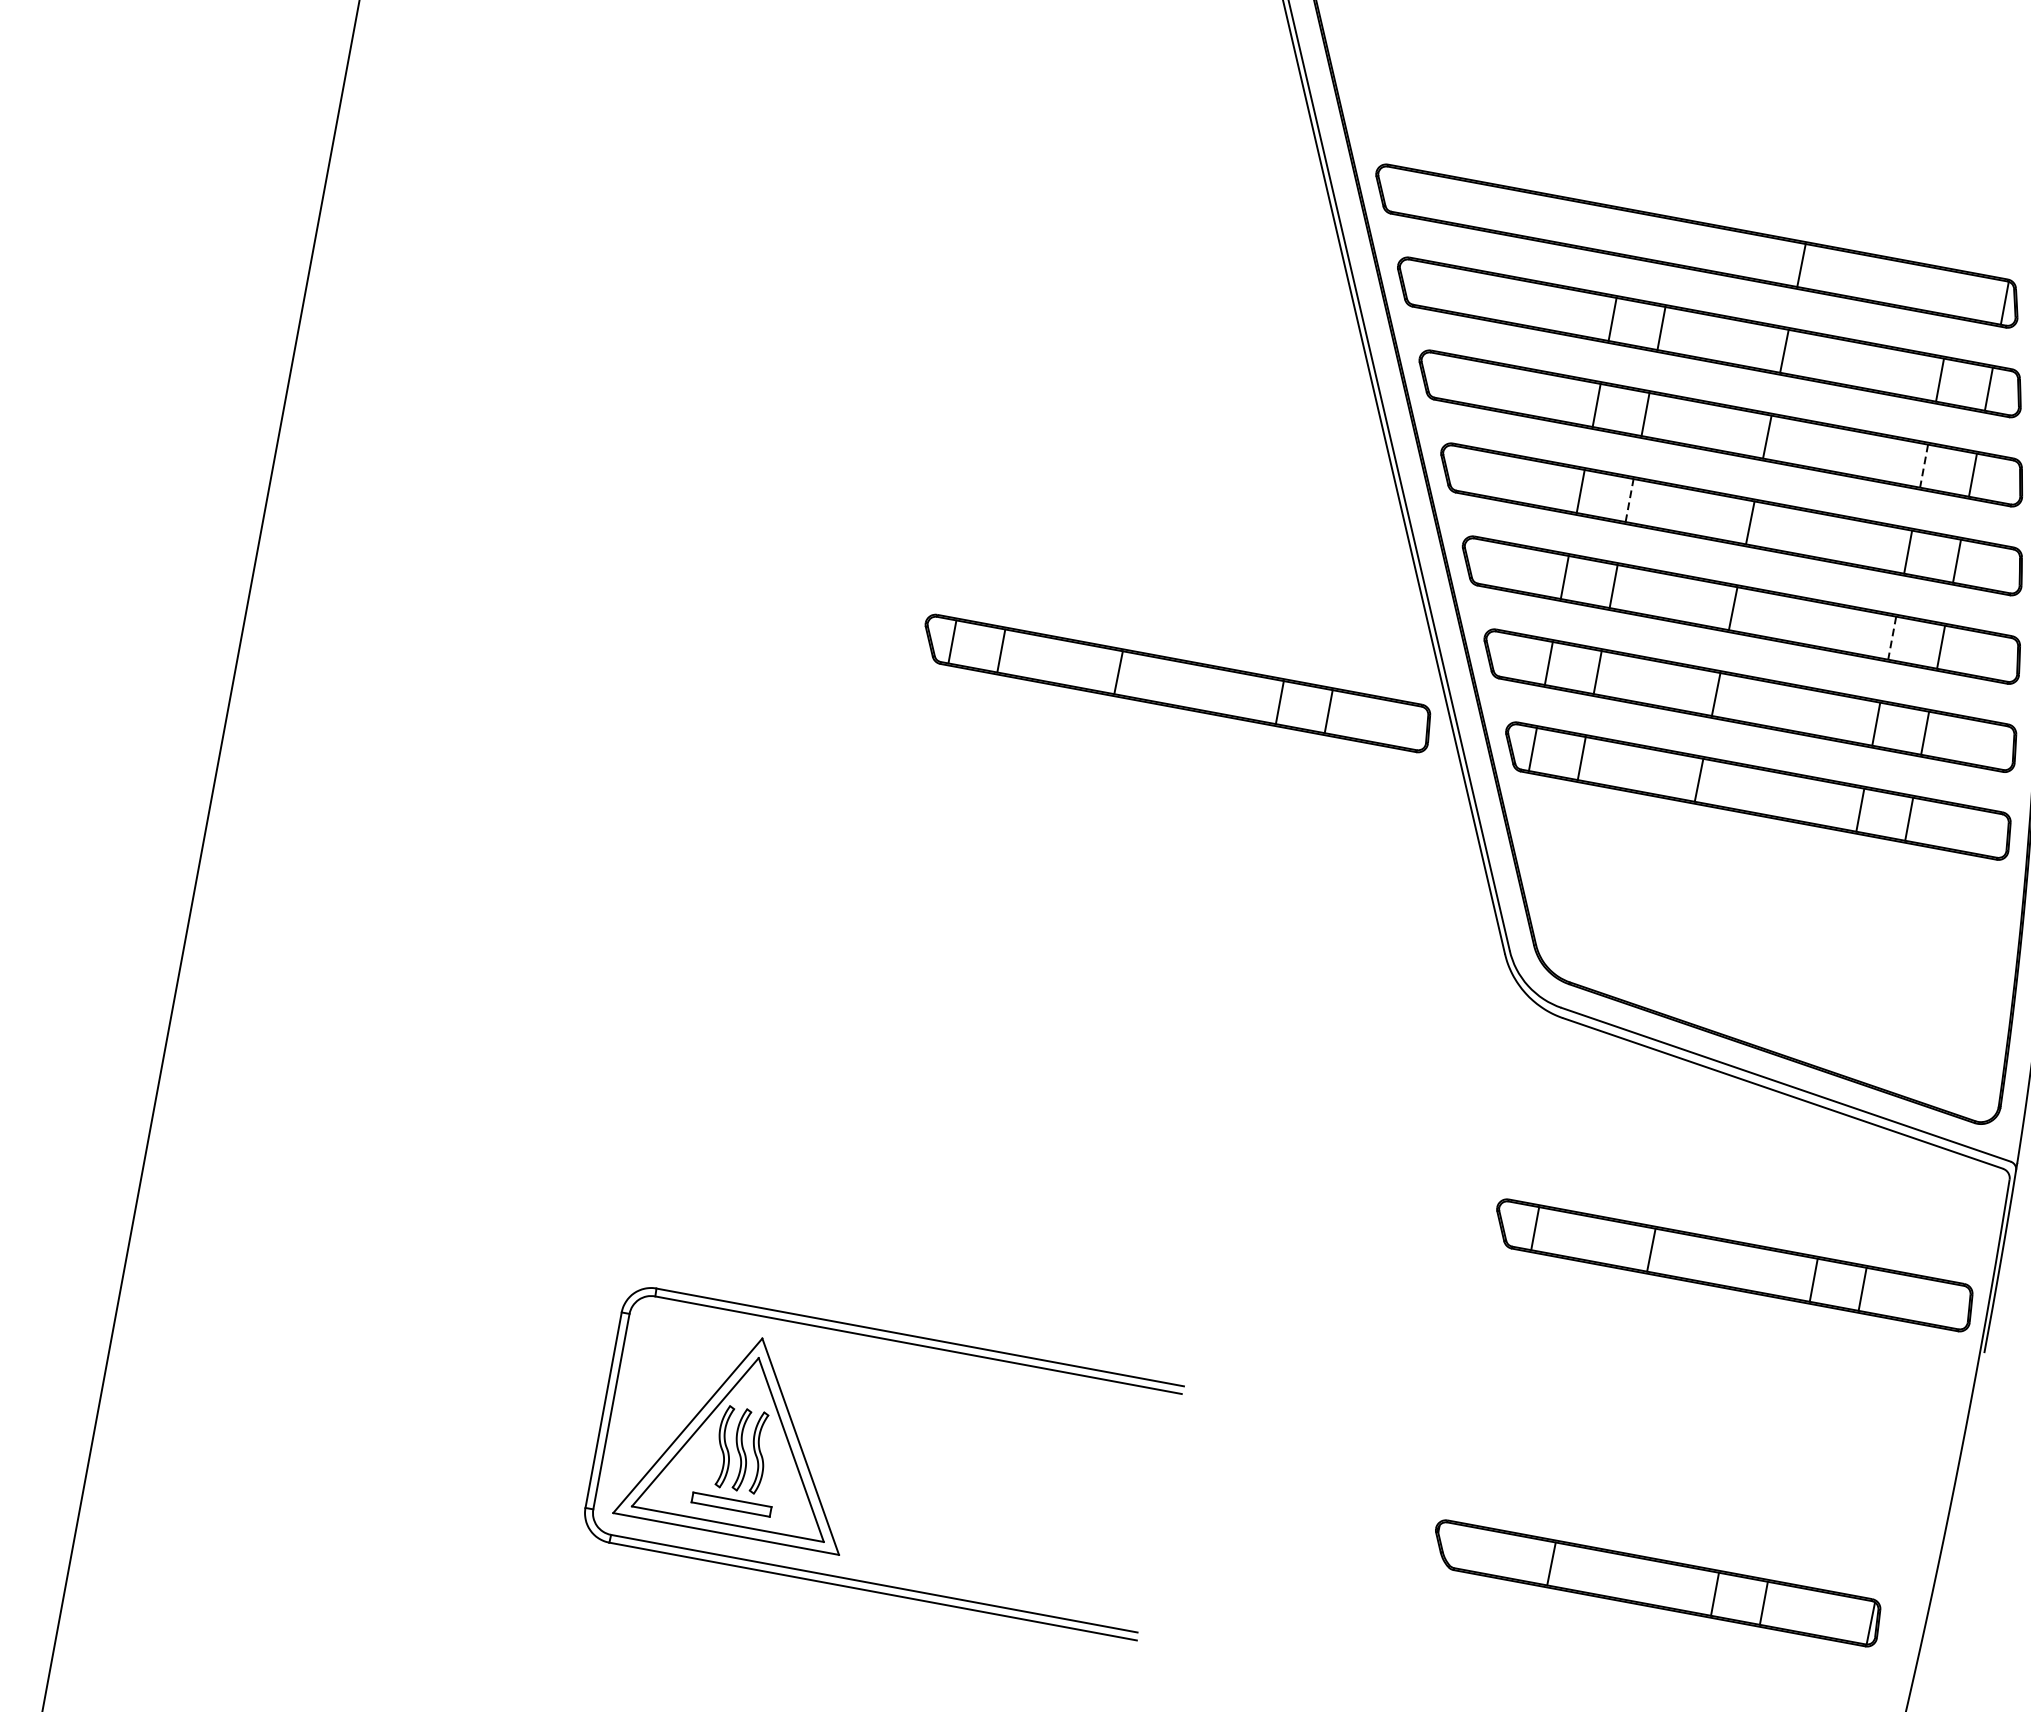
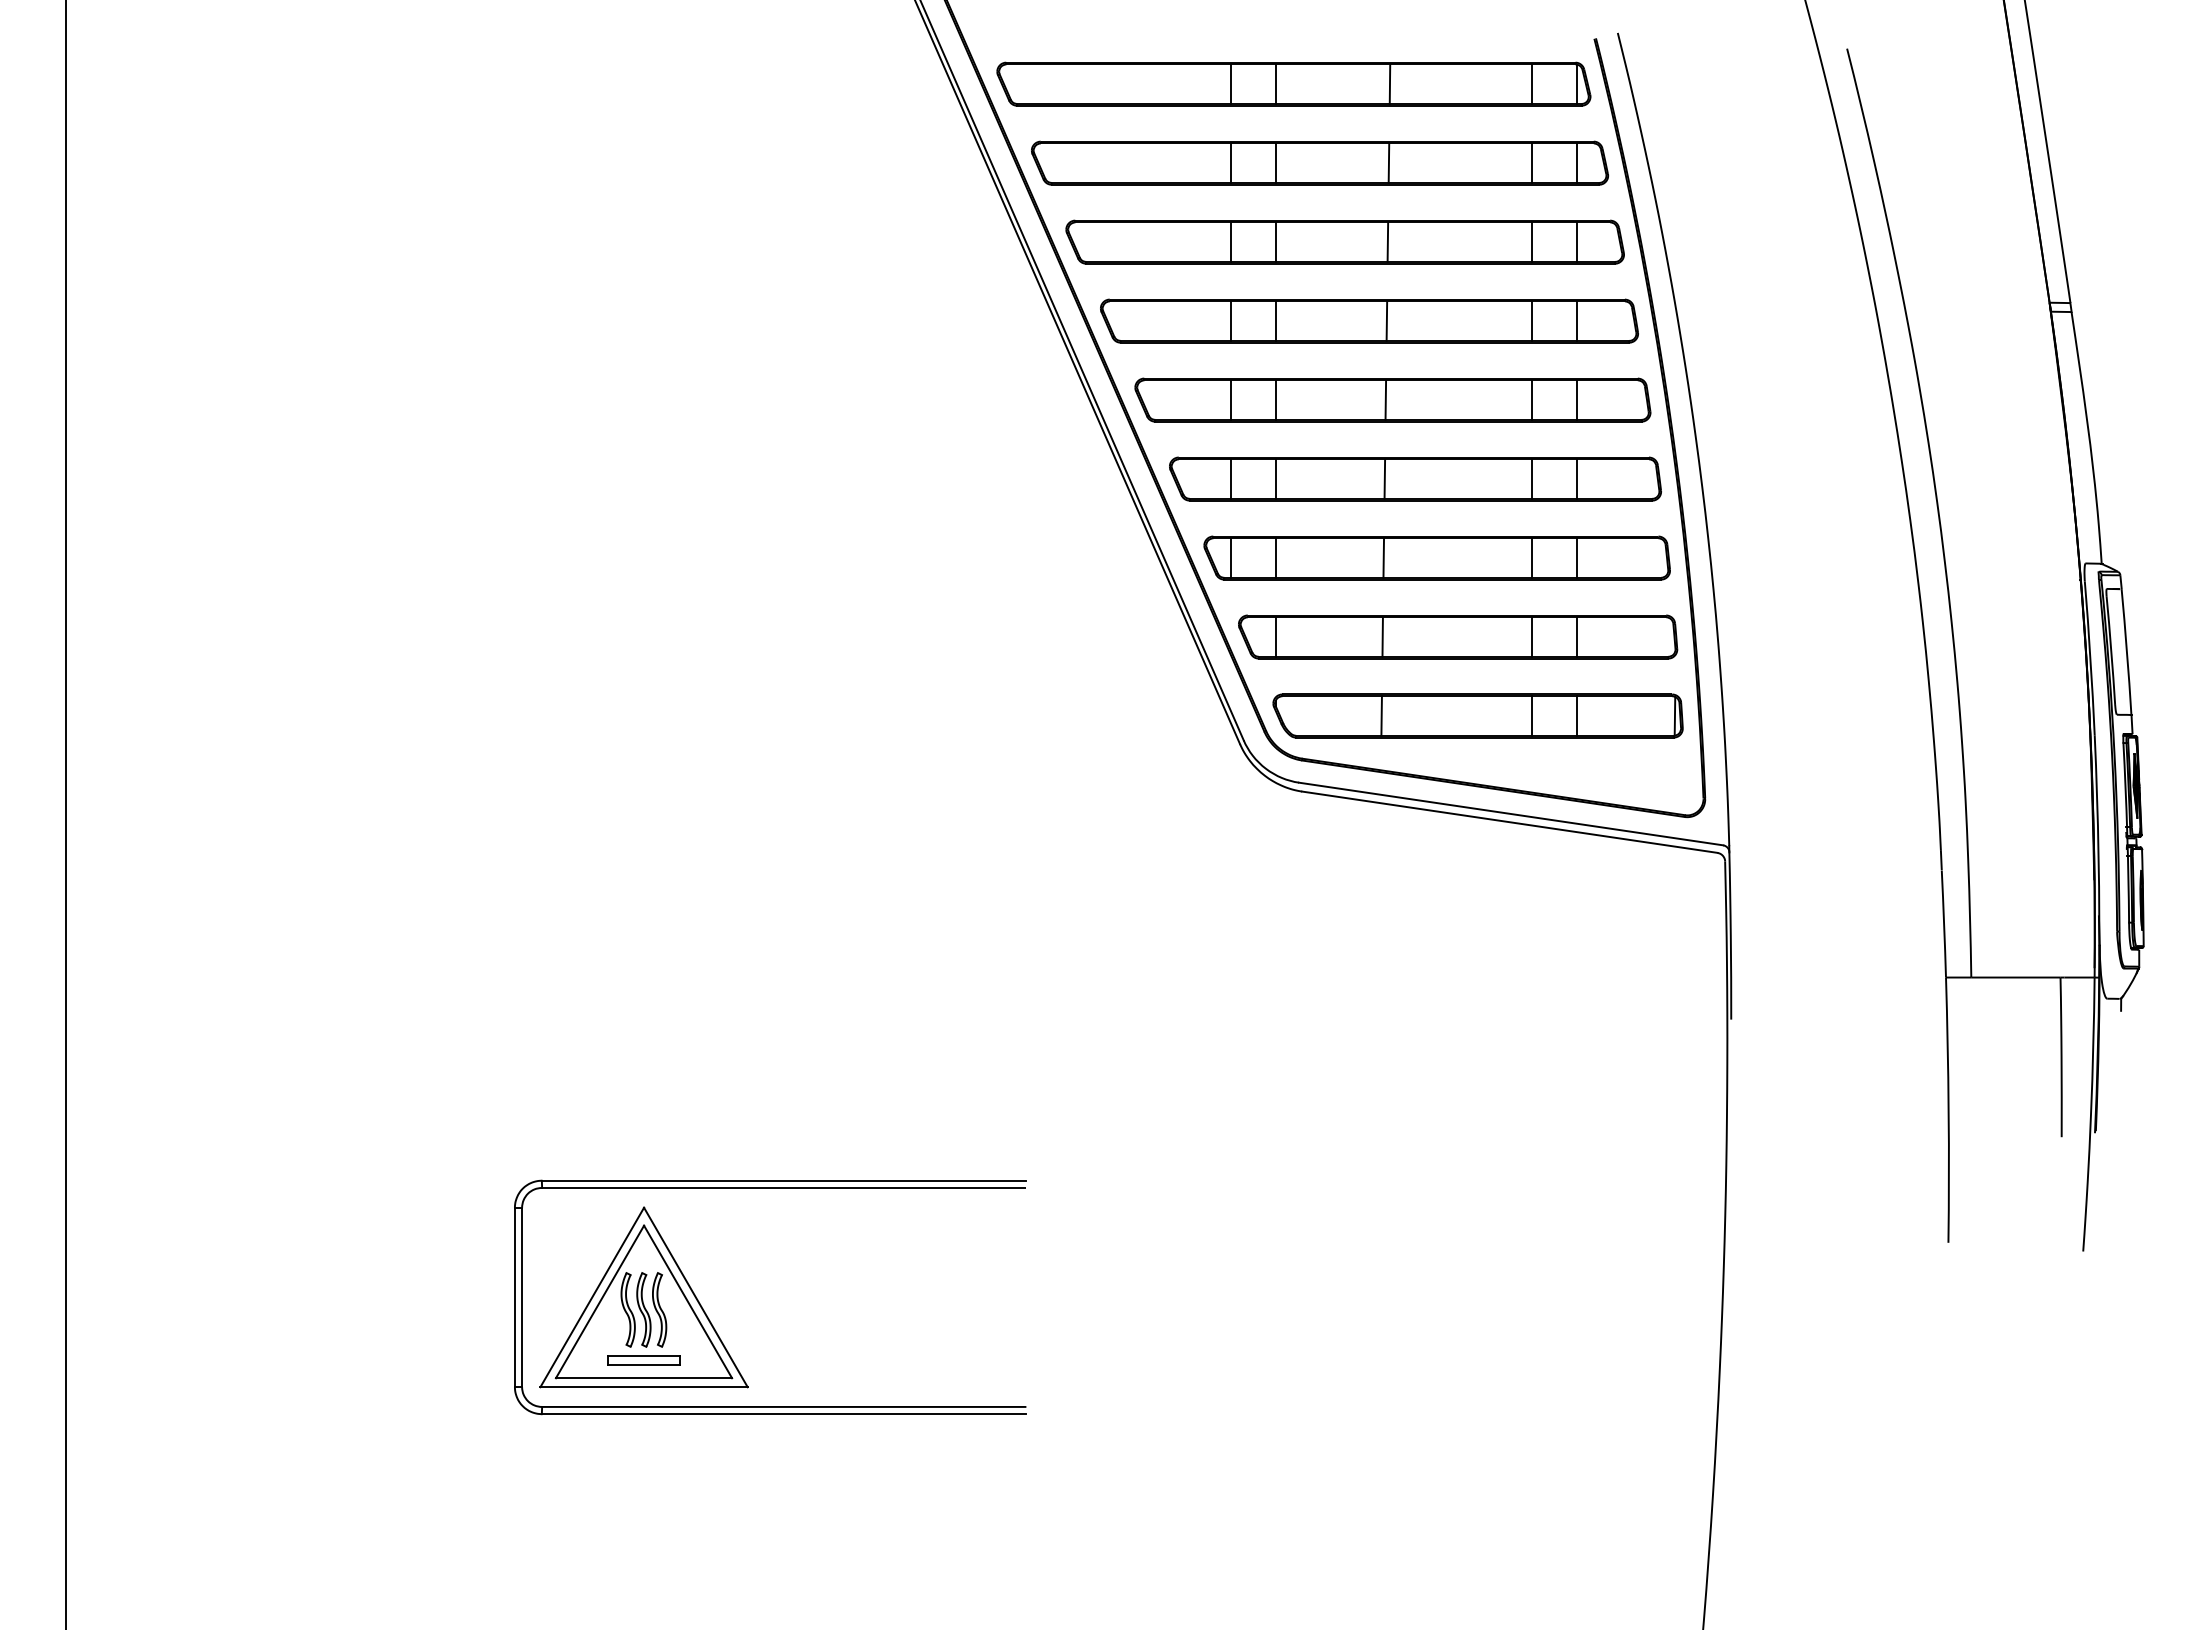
line: (1629, 232) -> (1231, 83), added
line: (1678, 241) -> (1276, 83), added
line: (1955, 293) -> (1531, 83), added
line: (1923, 466) -> (1531, 242), dashed -> solid
line: (1630, 501) -> (1276, 321), dashed -> solid
line: (1891, 638) -> (1531, 400), dashed -> solid
part: (1176, 682) -> (903, 557), removed
part: (1734, 1264) -> (1458, 636), moved
part: (1655, 1582) -> (1477, 715), moved

